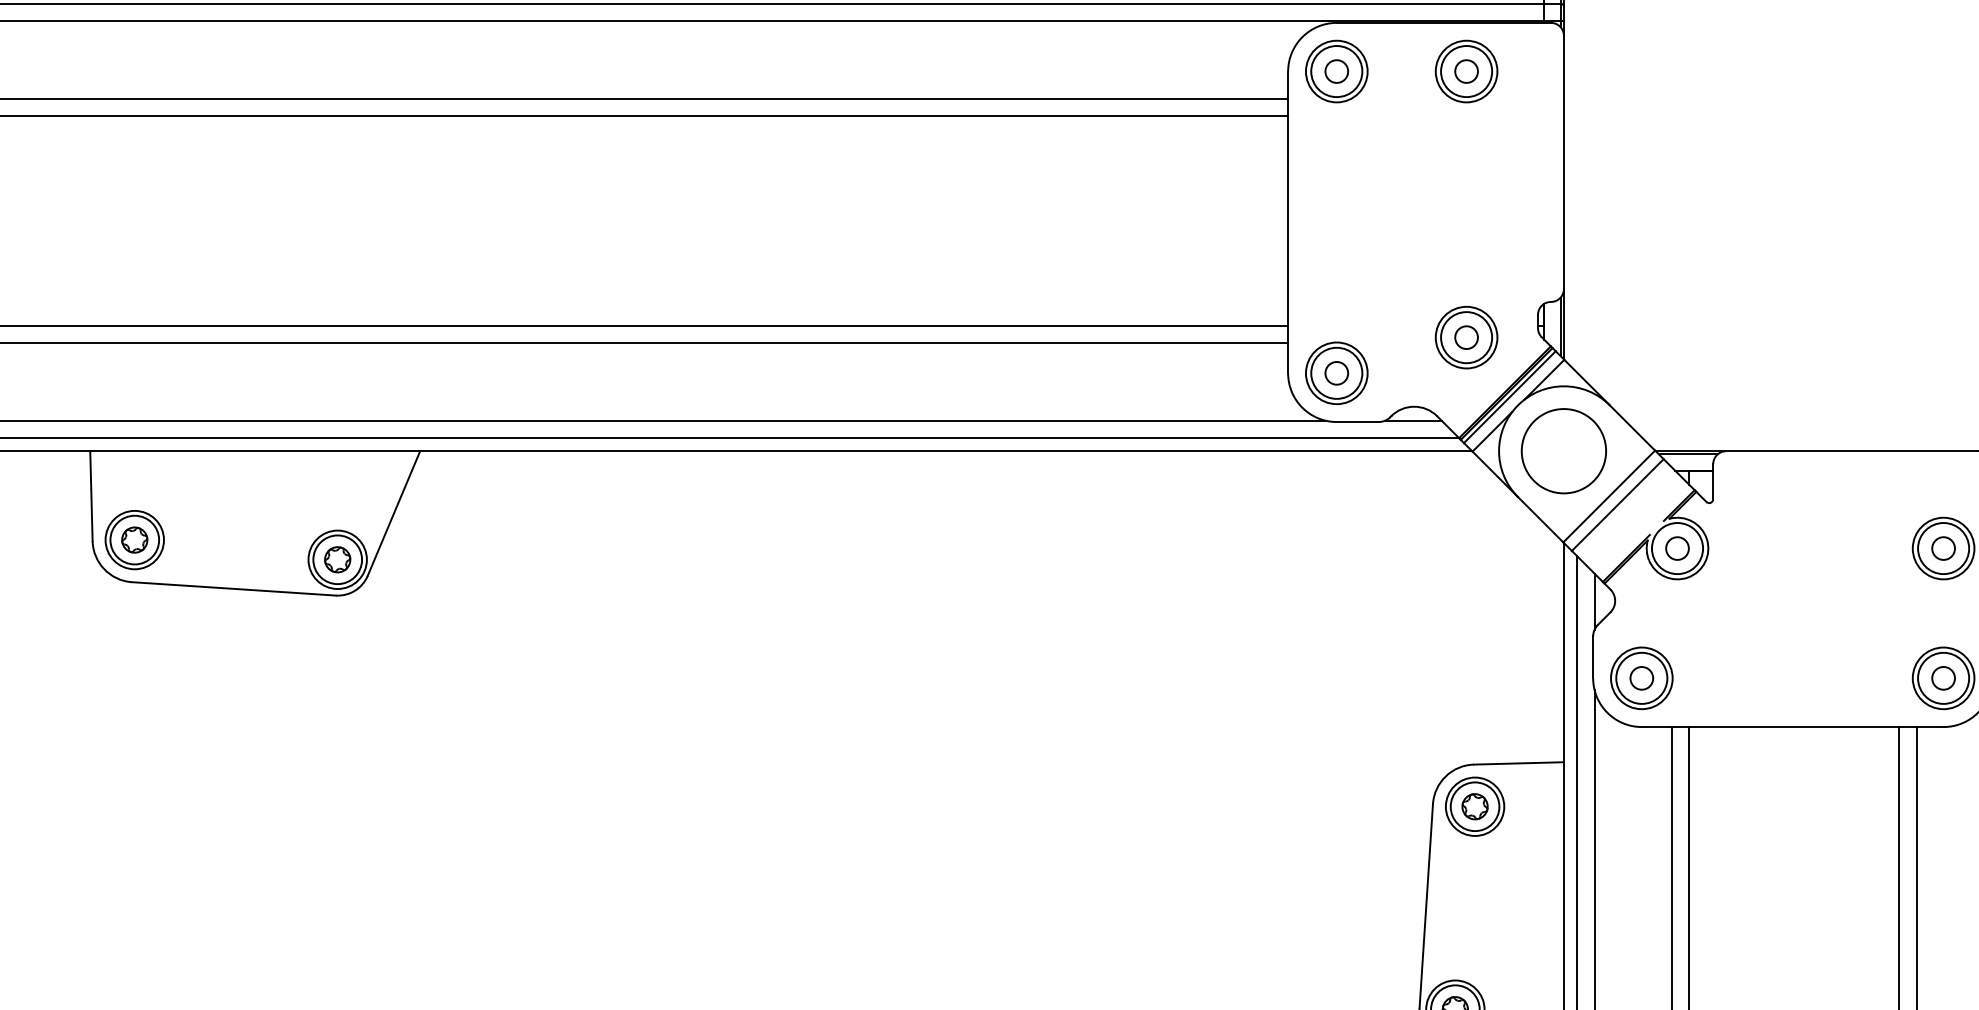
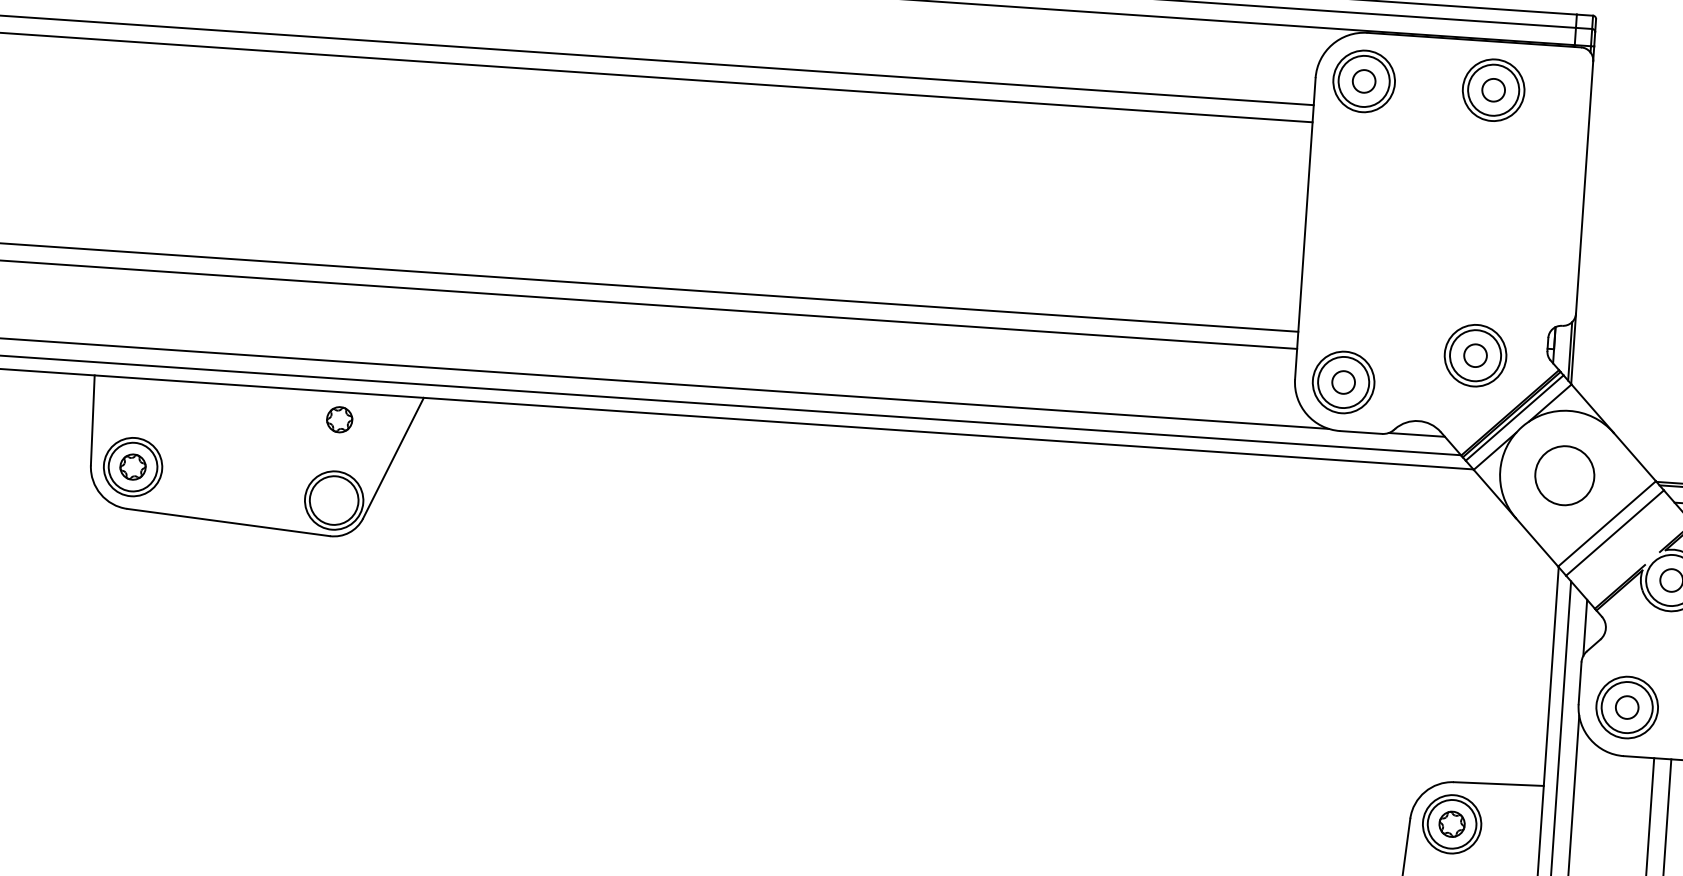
circle: (1563, 451) -> (1564, 475), size x0.7
part: (337, 559) -> (339, 419), moved

